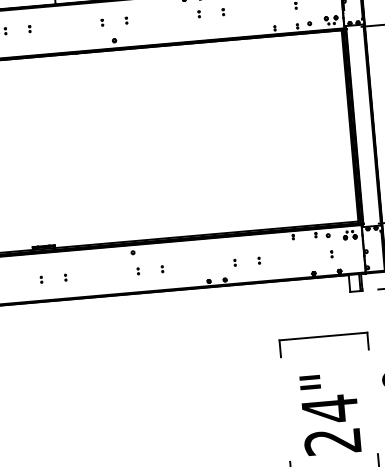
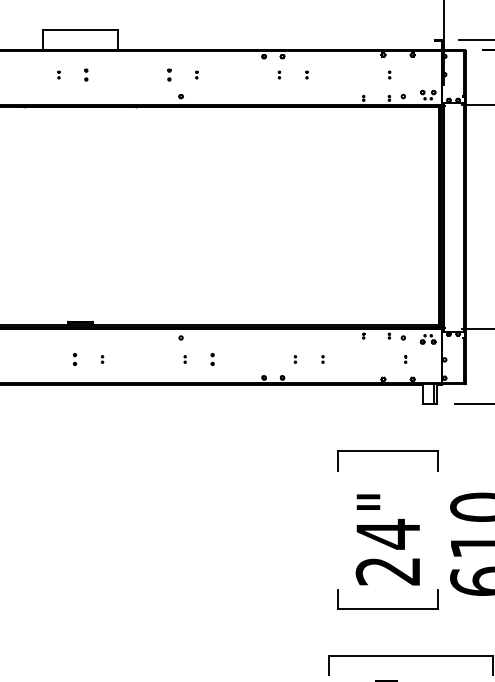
part: (101, 22) -> (168, 74), size x1.6
part: (29, 28) -> (86, 74), size x1.6
part: (162, 269) -> (212, 359), size x1.6
part: (41, 279) -> (74, 359), size x1.6

